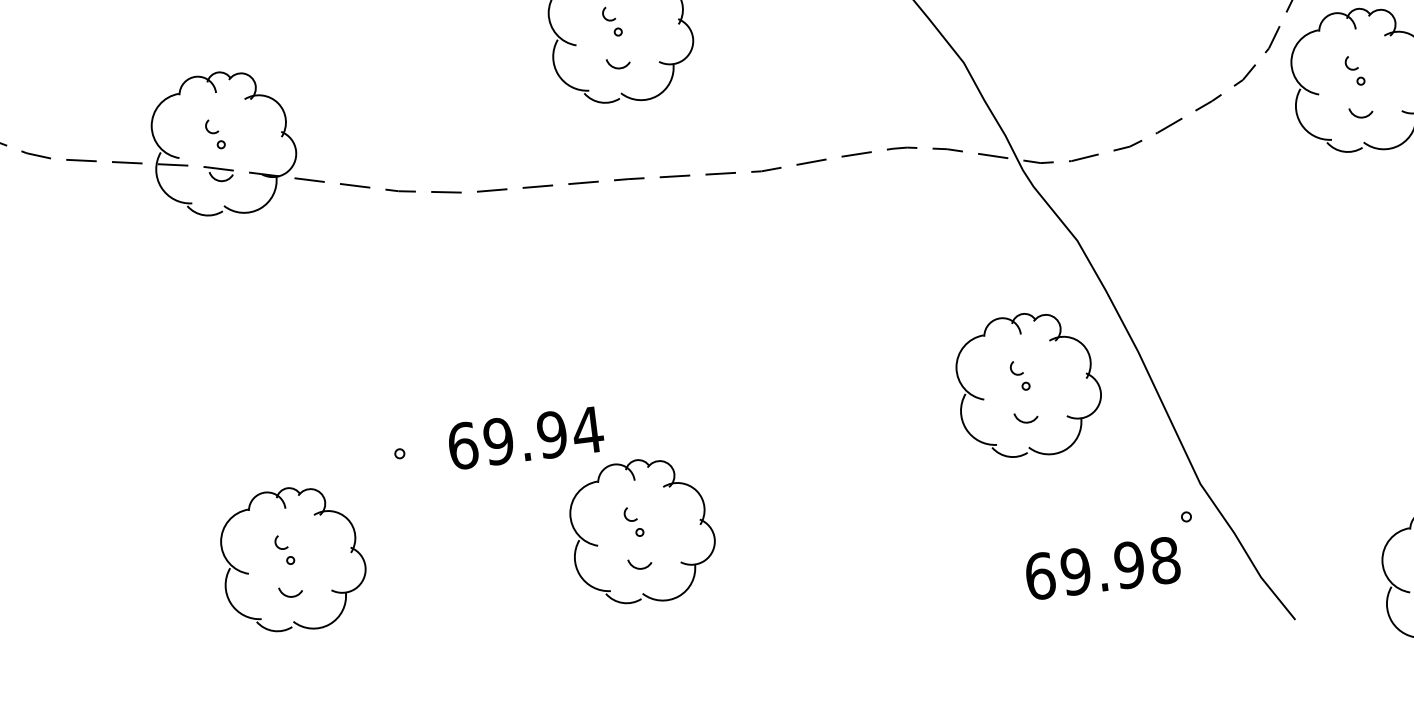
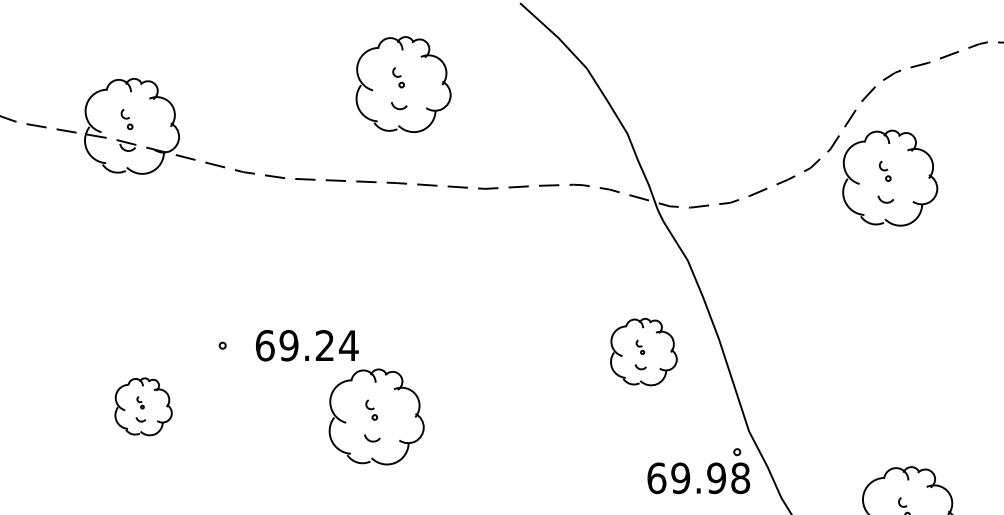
part: (1028, 384) -> (643, 351), size x0.7
text: (551, 434) -> (324, 345), 69.94 -> 69.24
part: (293, 559) -> (143, 406), size x0.6
text: (1102, 568) -> (698, 478), moved

